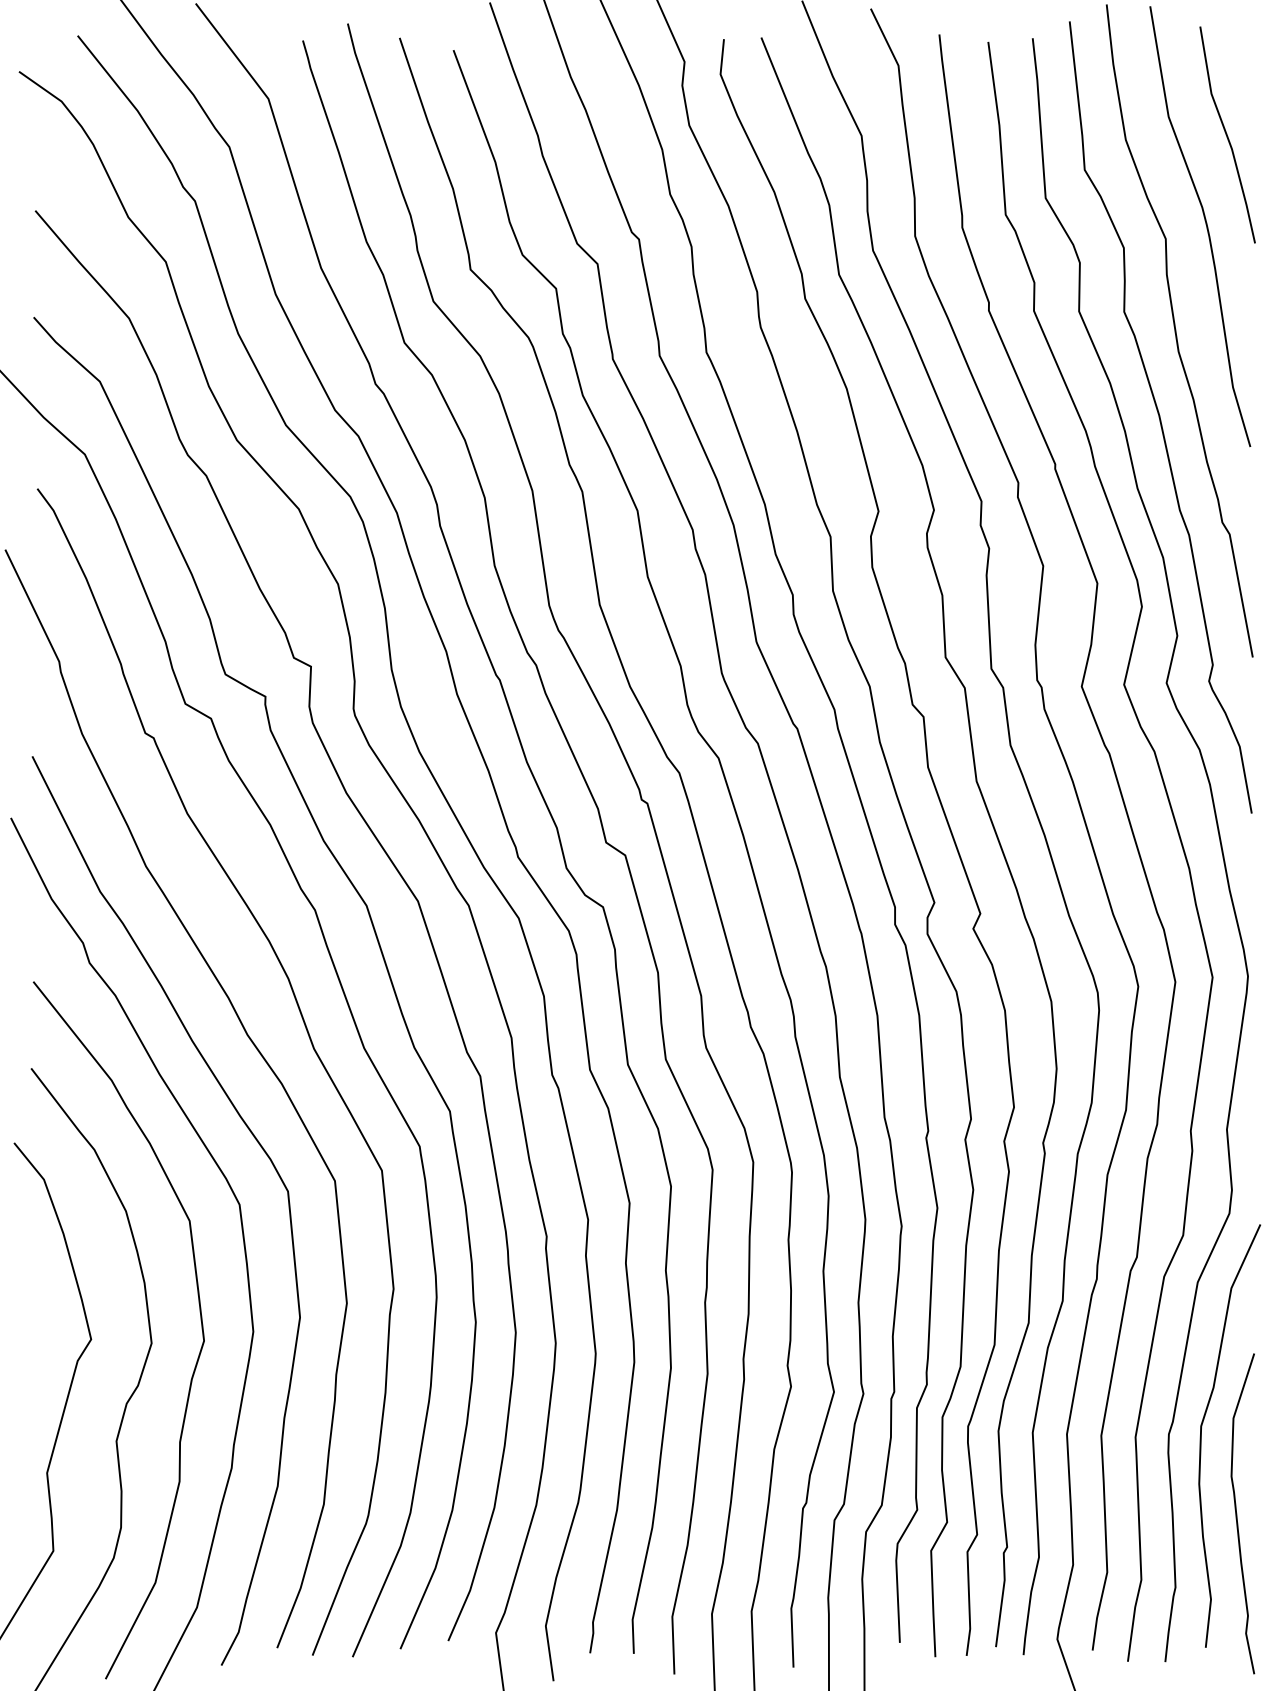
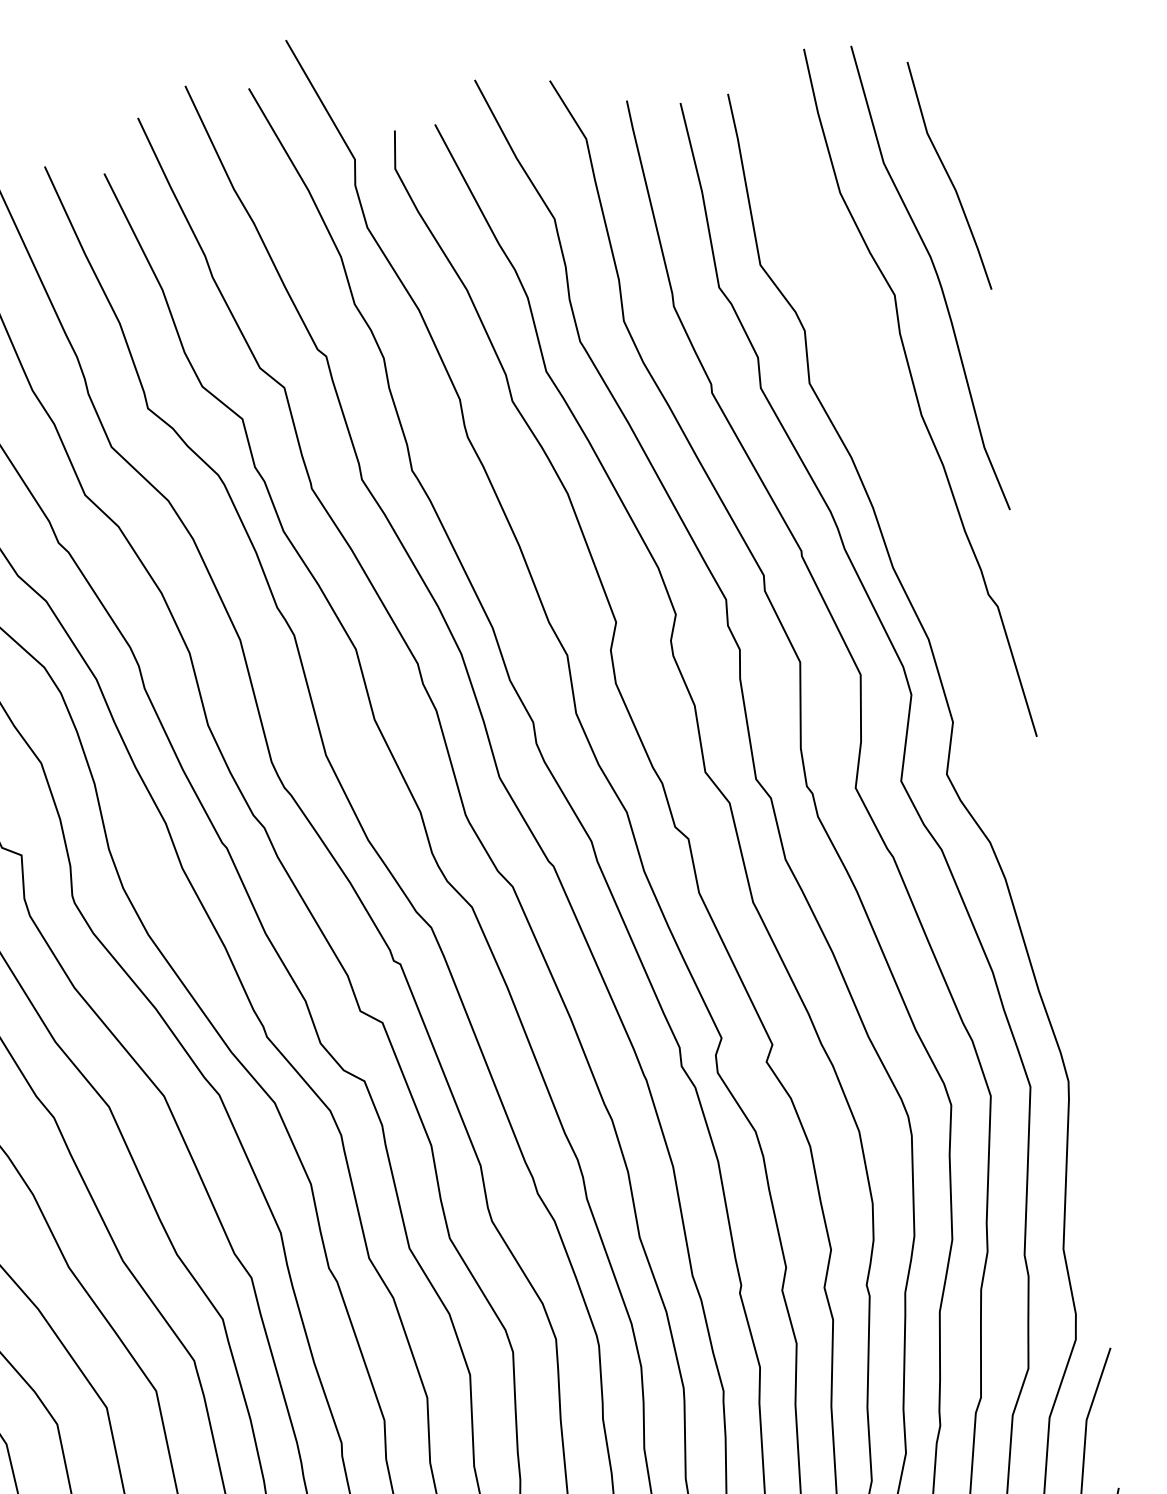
curve: (1160, 417) -> (909, 488), removed

